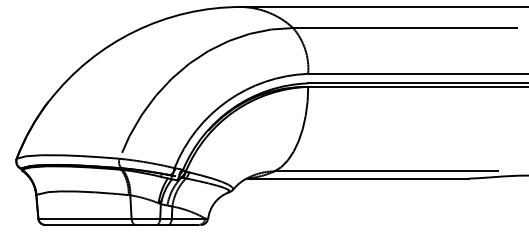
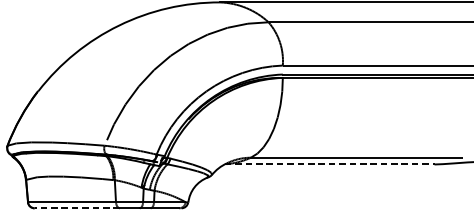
line: (357, 178) -> (329, 164), solid -> dashed
line: (90, 225) -> (77, 208), solid -> dashed

